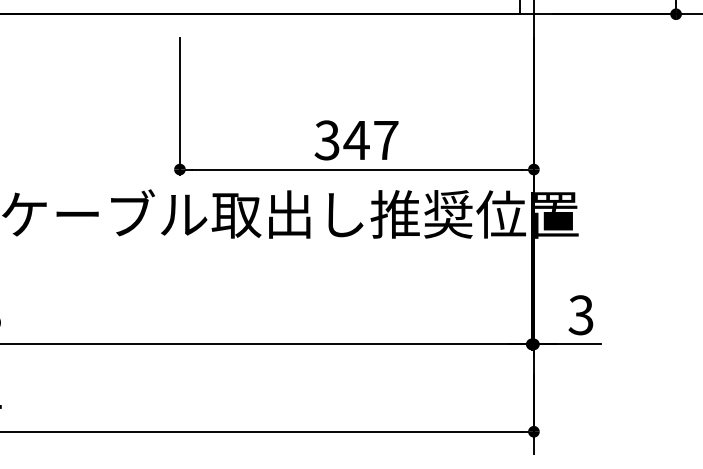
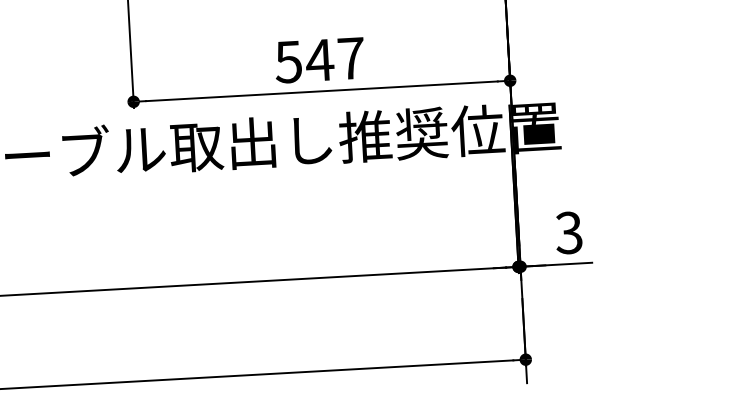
text: (326, 139) -> (287, 61), 347 -> 547

